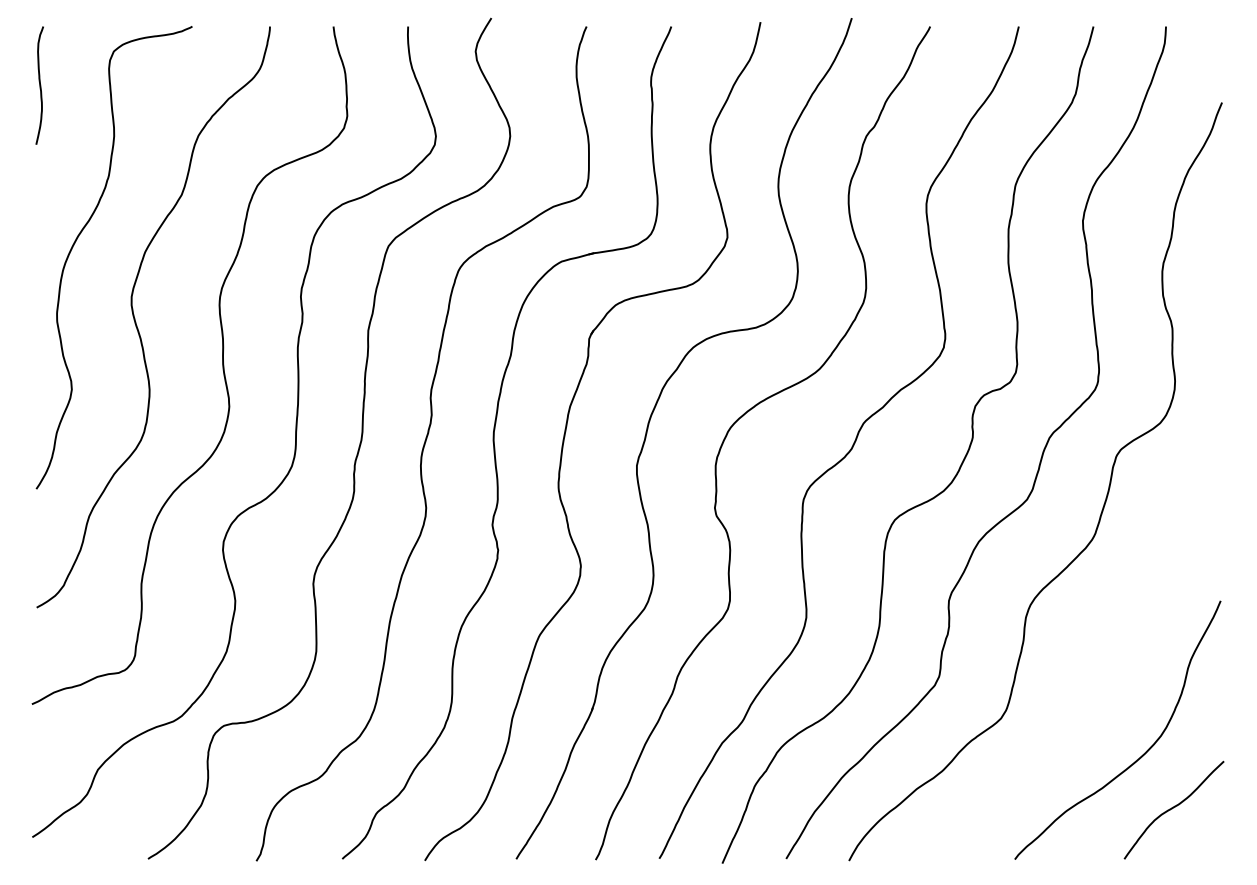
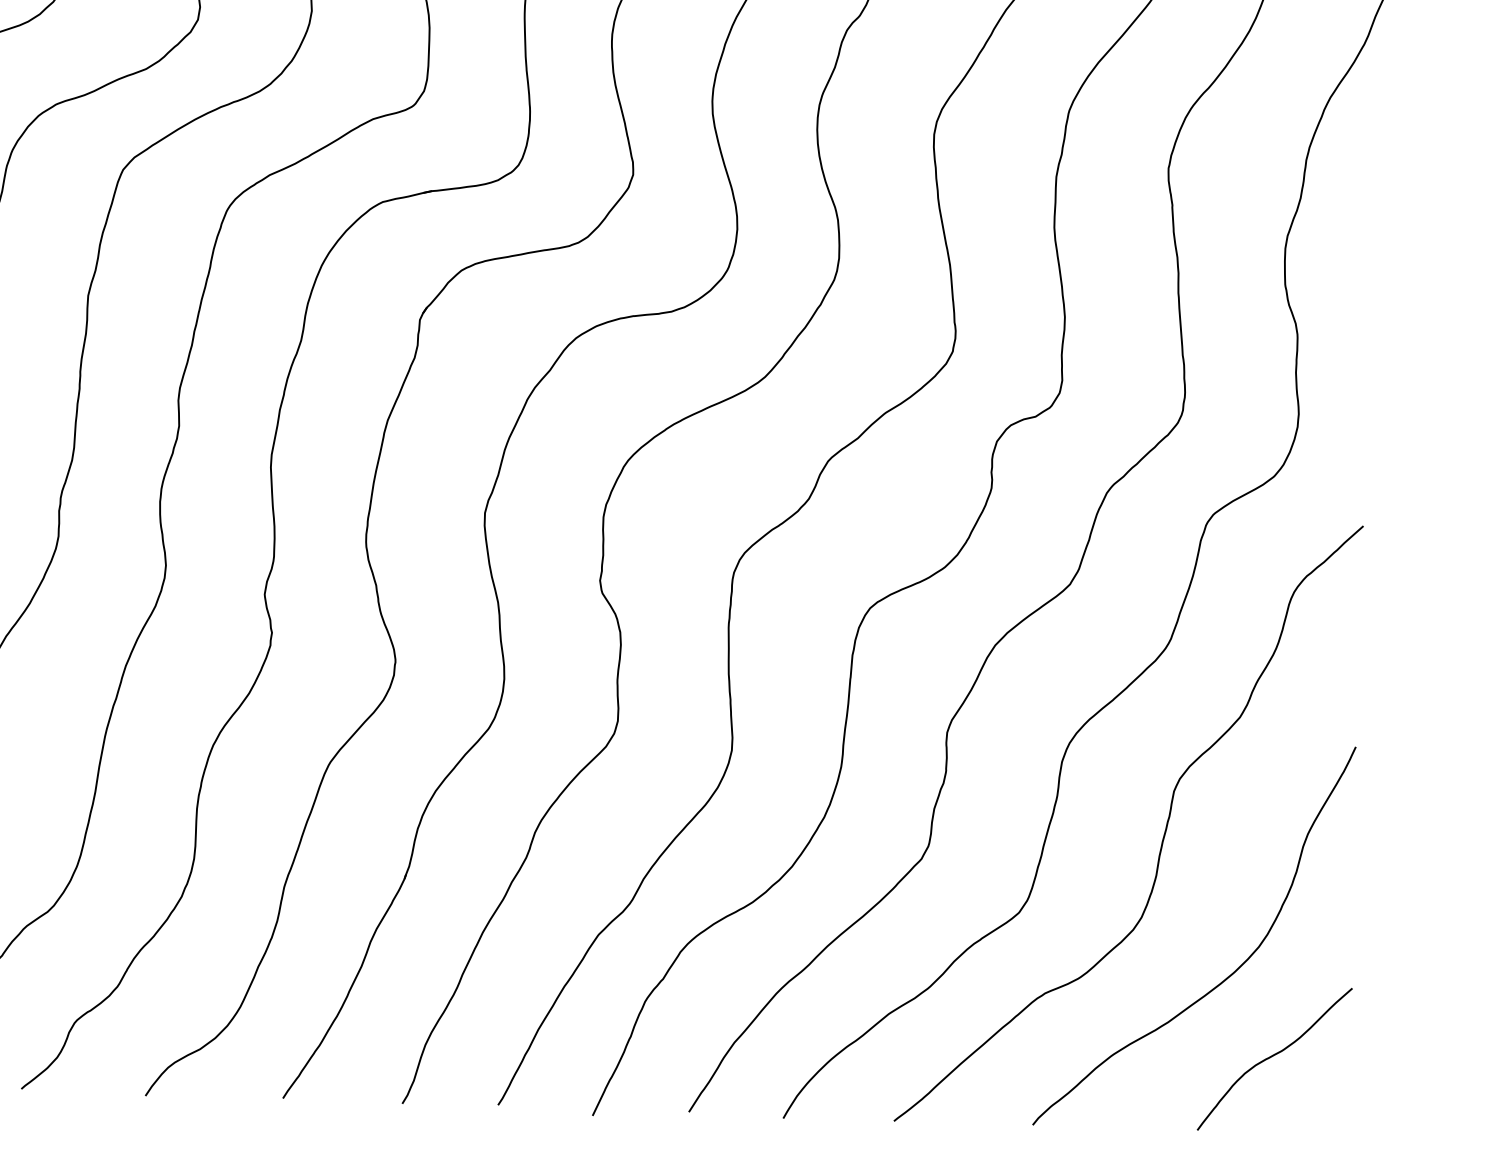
curve: (1094, 663) -> (1162, 834), added

